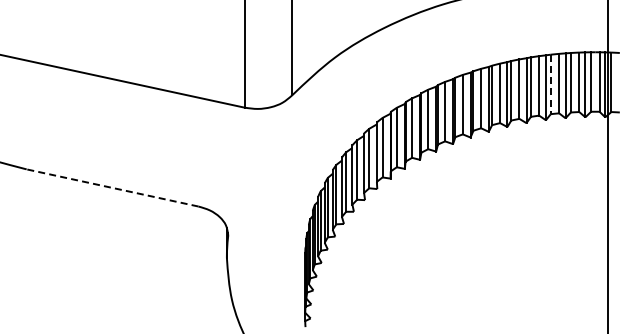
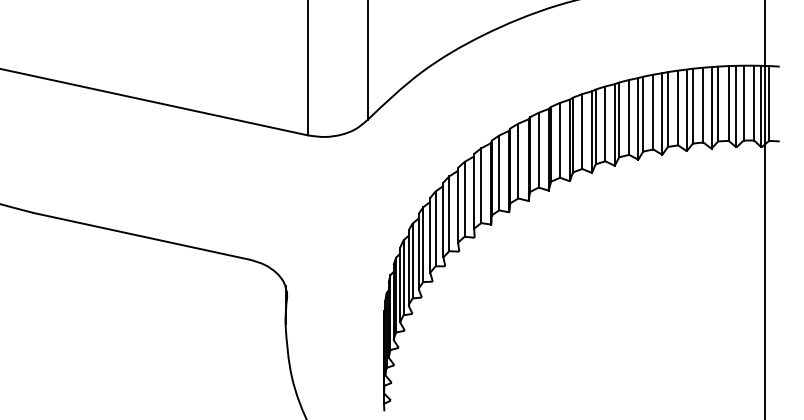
line: (550, 84) -> (692, 106), dashed -> solid
line: (112, 187) -> (141, 235), dashed -> solid

